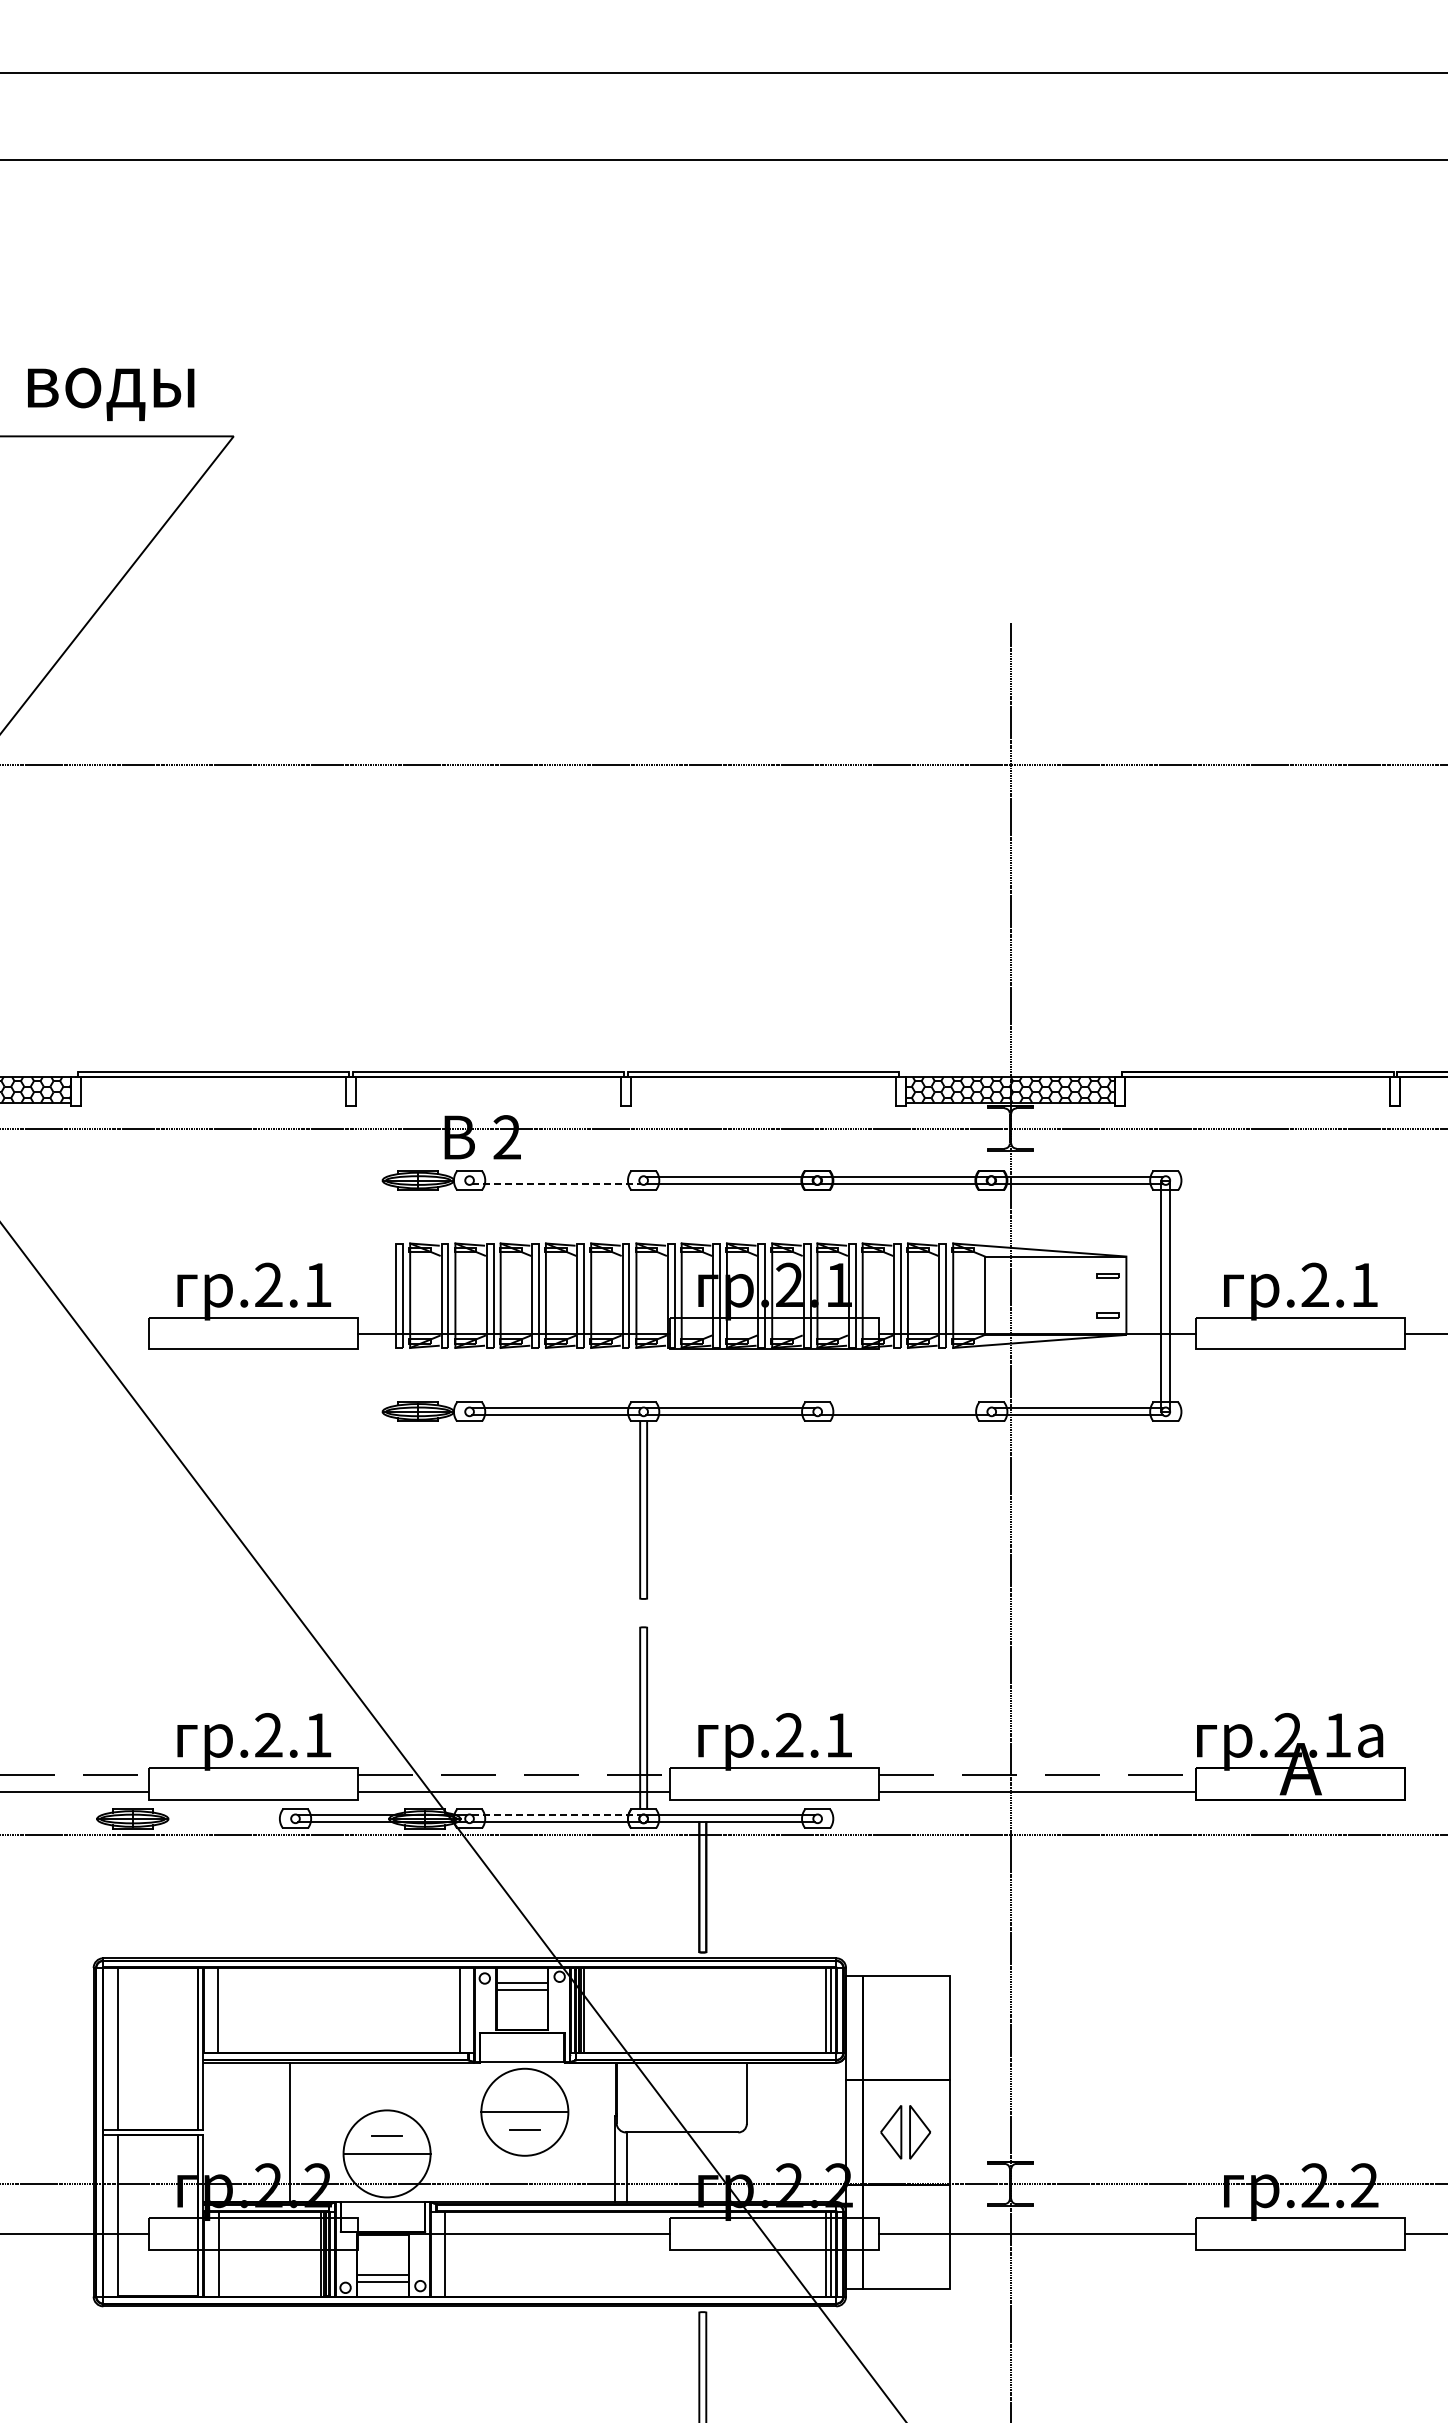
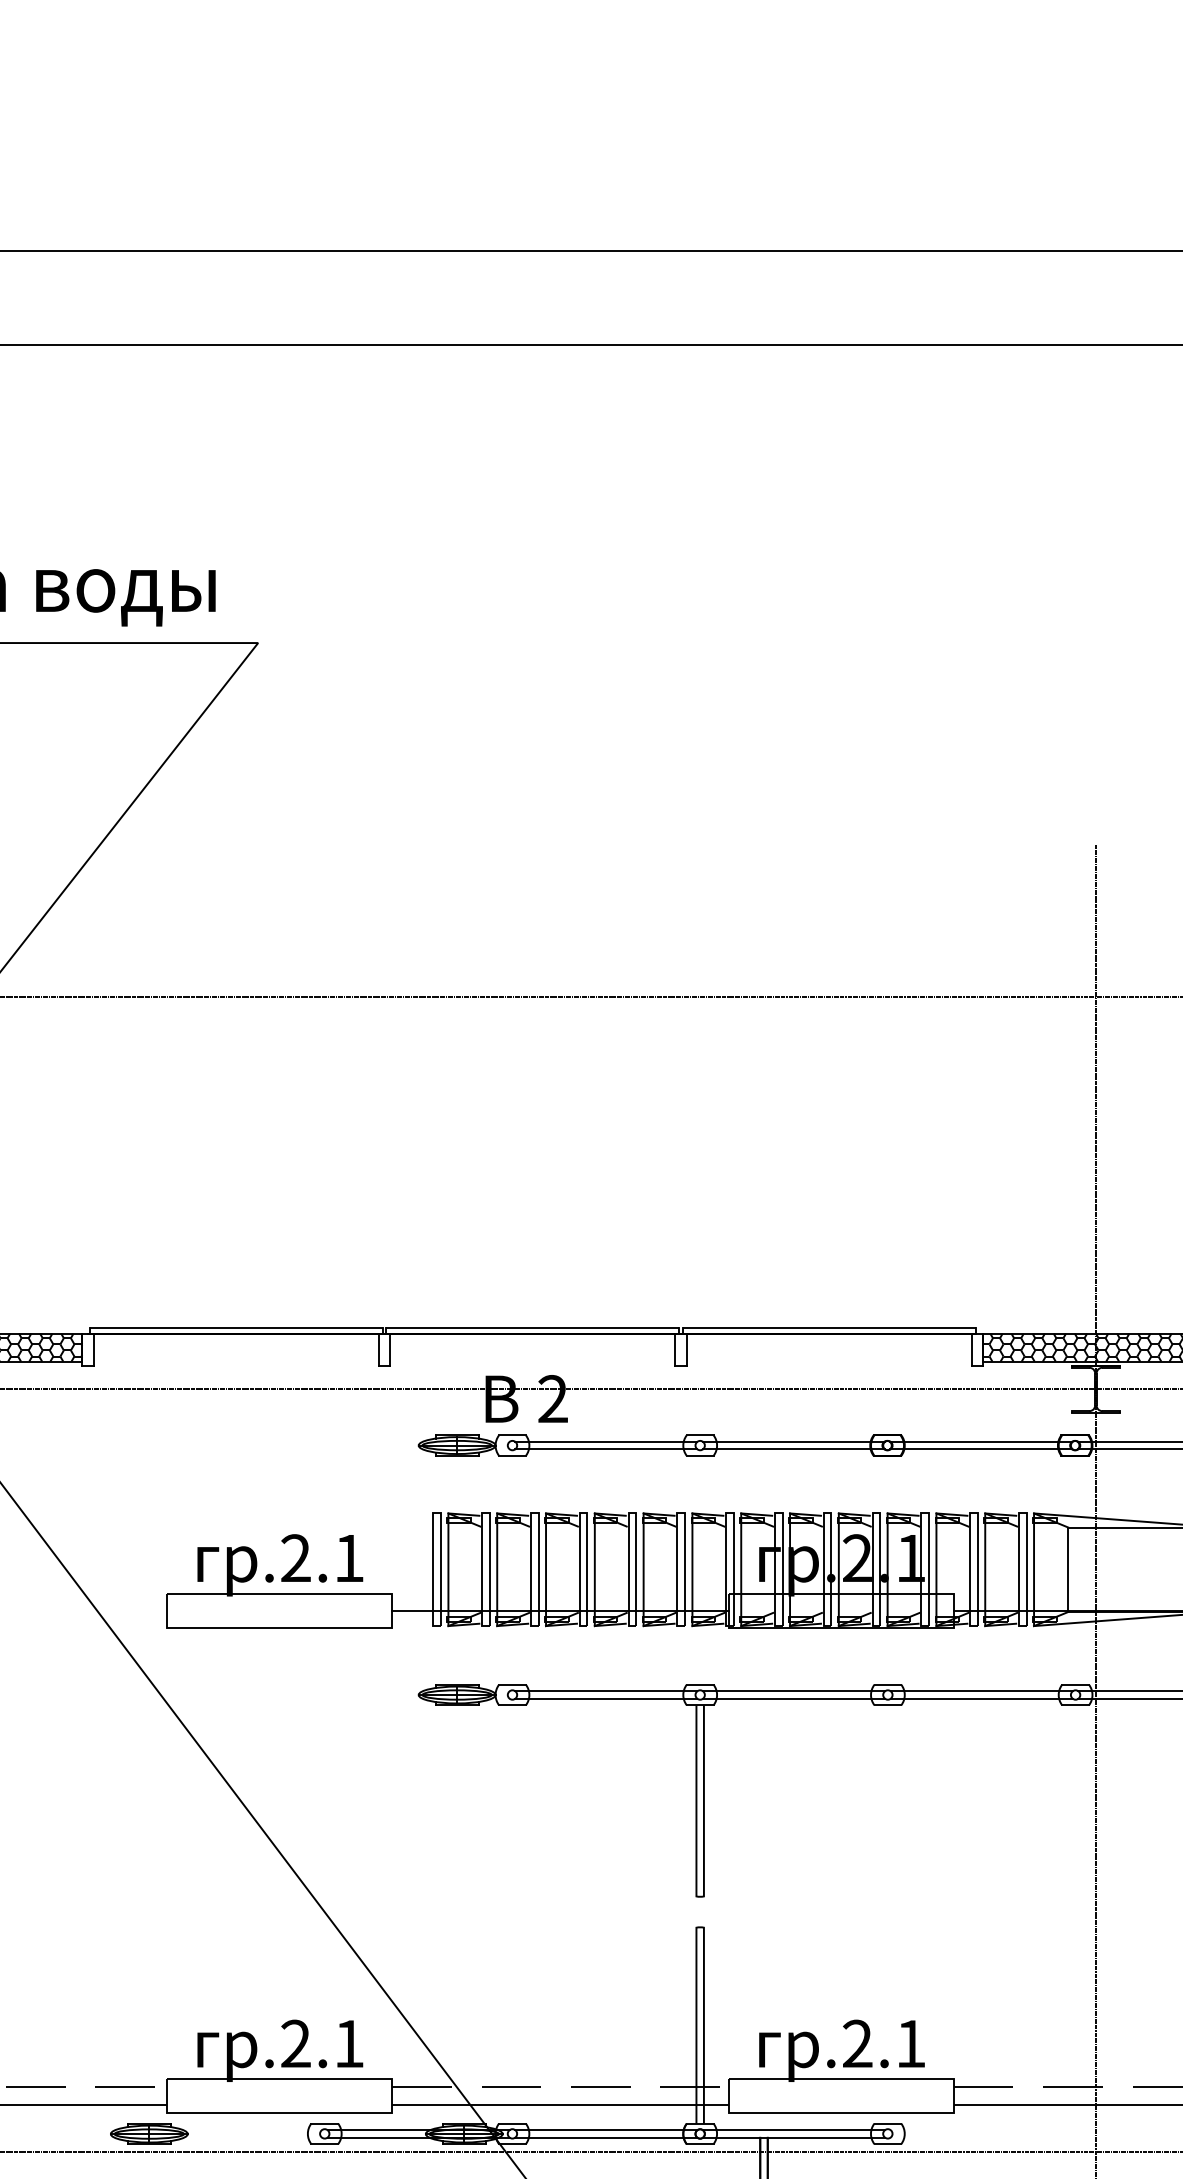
line: (556, 1177) -> (606, 1442), added
line: (557, 1184) -> (607, 1449), dashed -> solid
line: (904, 1408) -> (981, 1691), added
line: (557, 1815) -> (607, 2130), dashed -> solid

